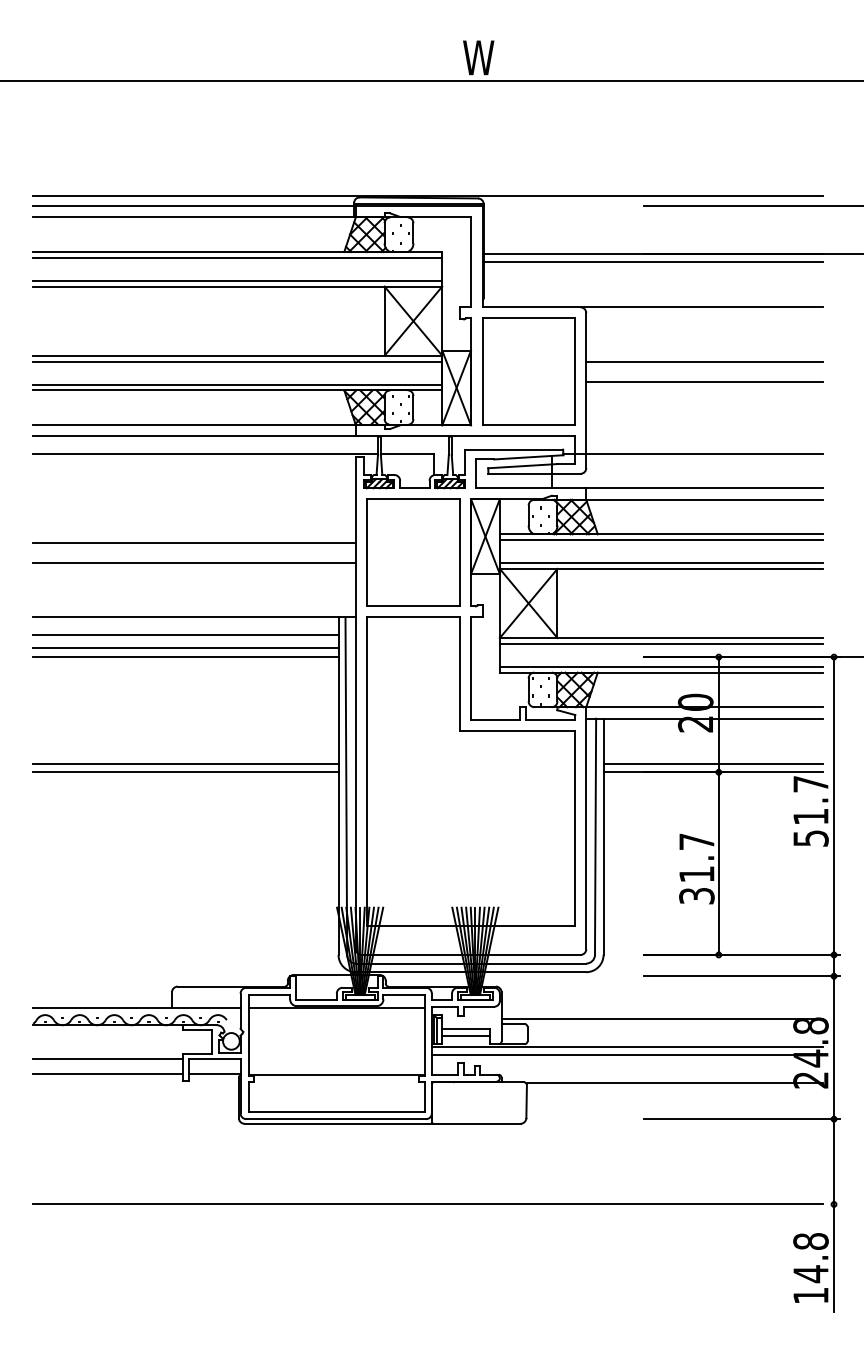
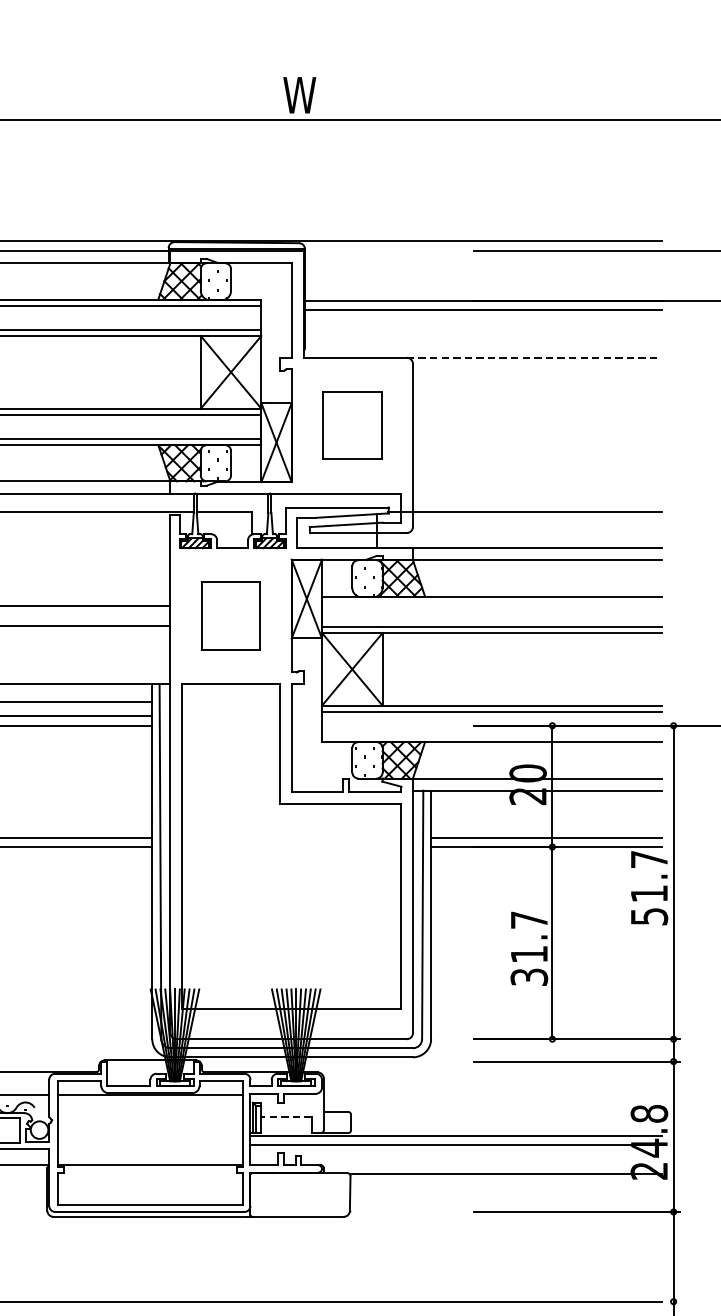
line: (701, 307) -> (534, 357), solid -> dashed
line: (704, 362) -> (537, 415), removed
part: (528, 371) -> (352, 425), size x0.6
line: (704, 381) -> (537, 435), removed
line: (660, 540) -> (491, 603), removed
part: (413, 552) -> (231, 615), size x0.6
line: (660, 666) -> (491, 735), removed
line: (661, 1018) -> (492, 1106), removed
line: (465, 1028) -> (285, 1116), solid -> dashed
line: (465, 1035) -> (285, 1123), removed

